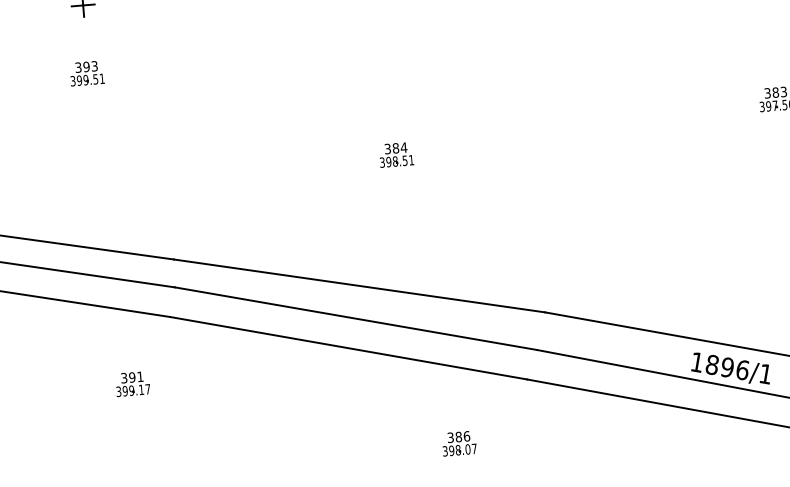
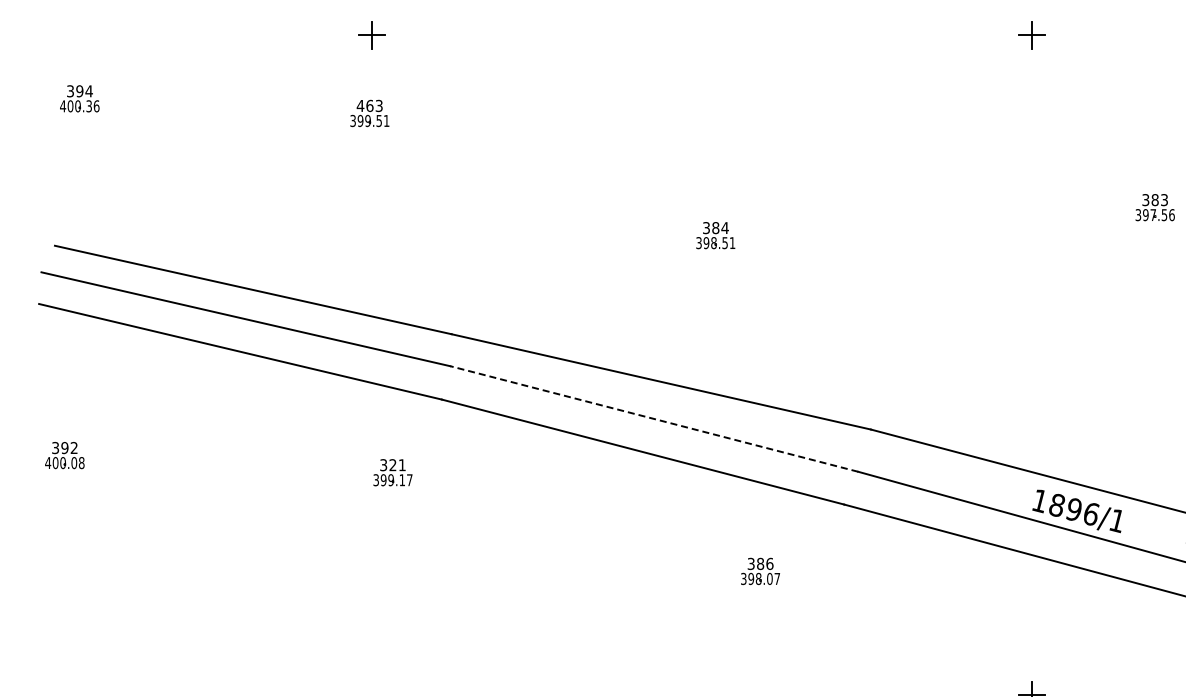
text: (81, 66) -> (364, 105), 393 -> 463
line: (356, 318) -> (654, 418), solid -> dashed
text: (131, 377) -> (392, 465), 391 -> 321

